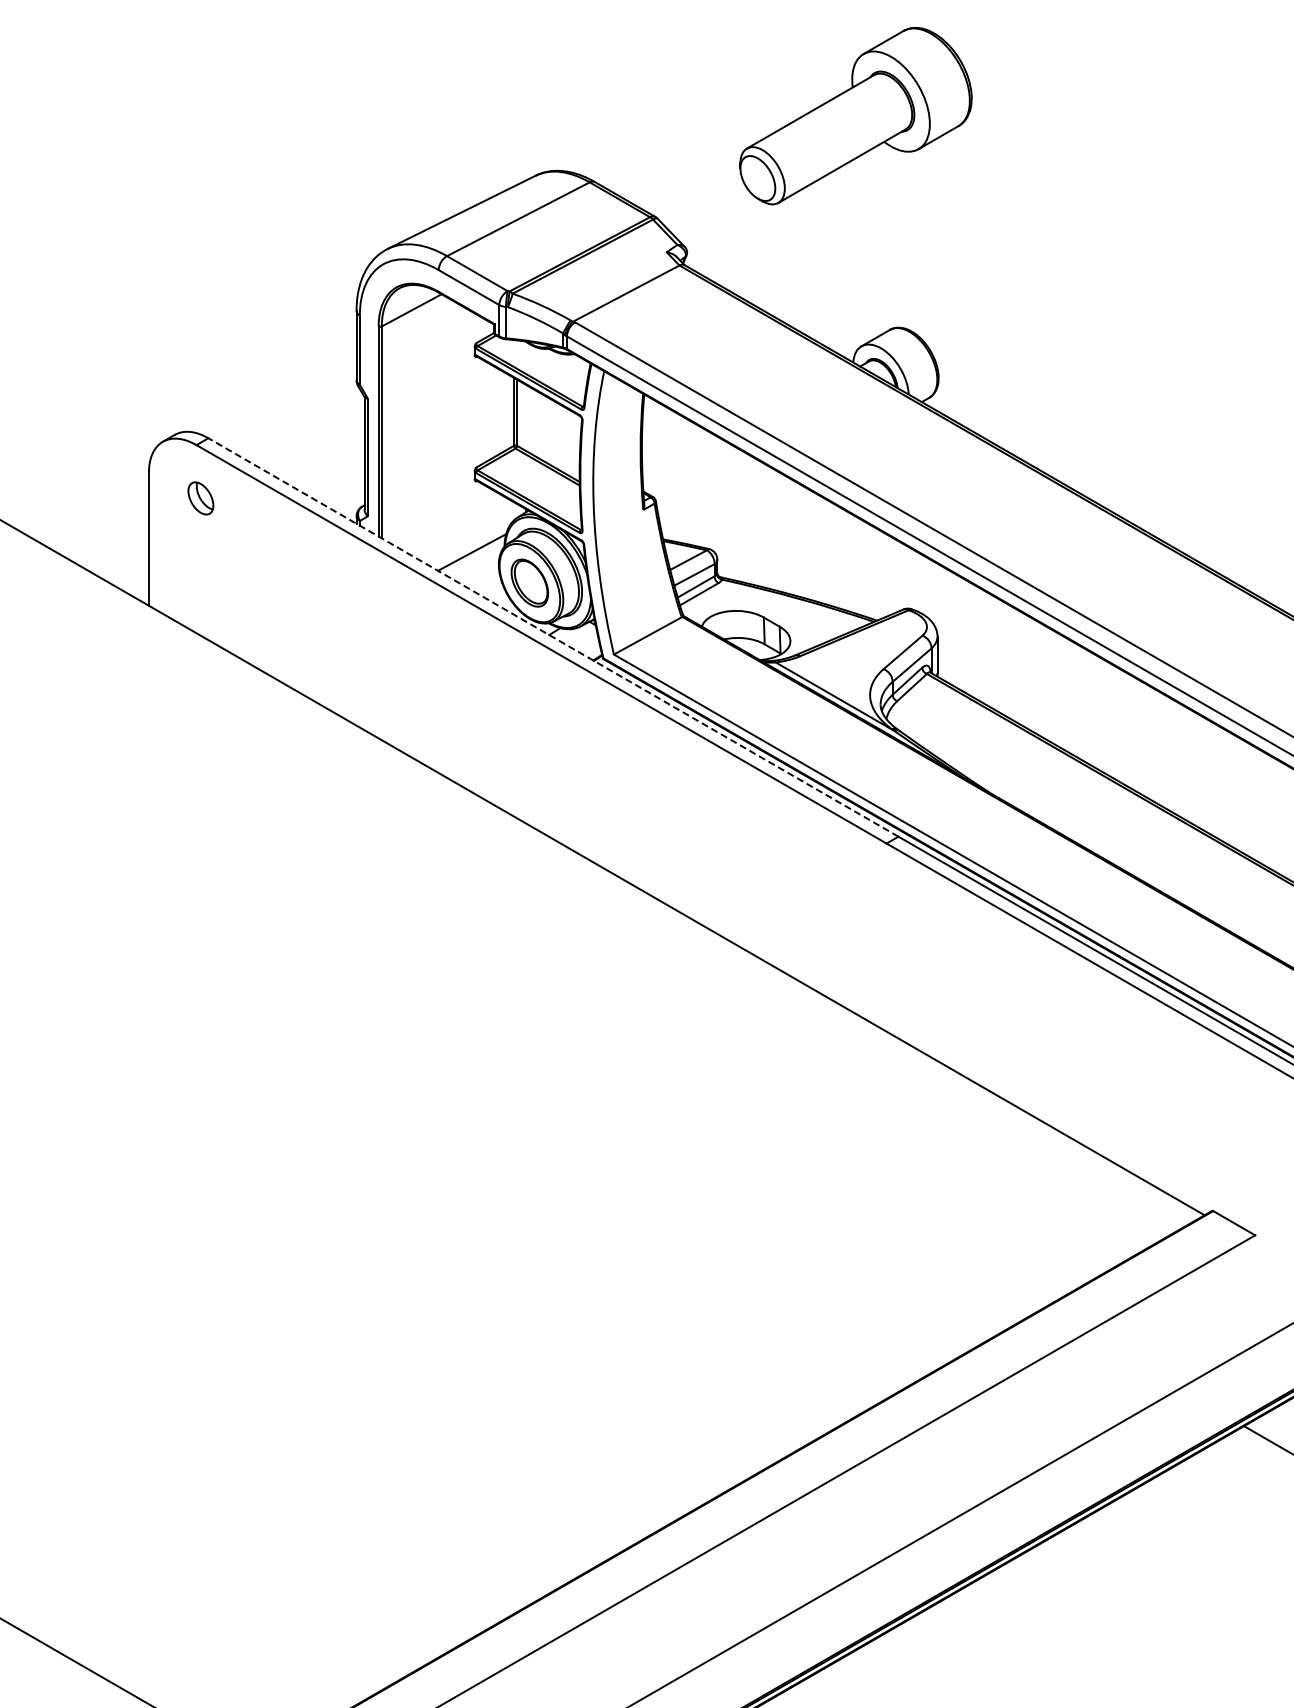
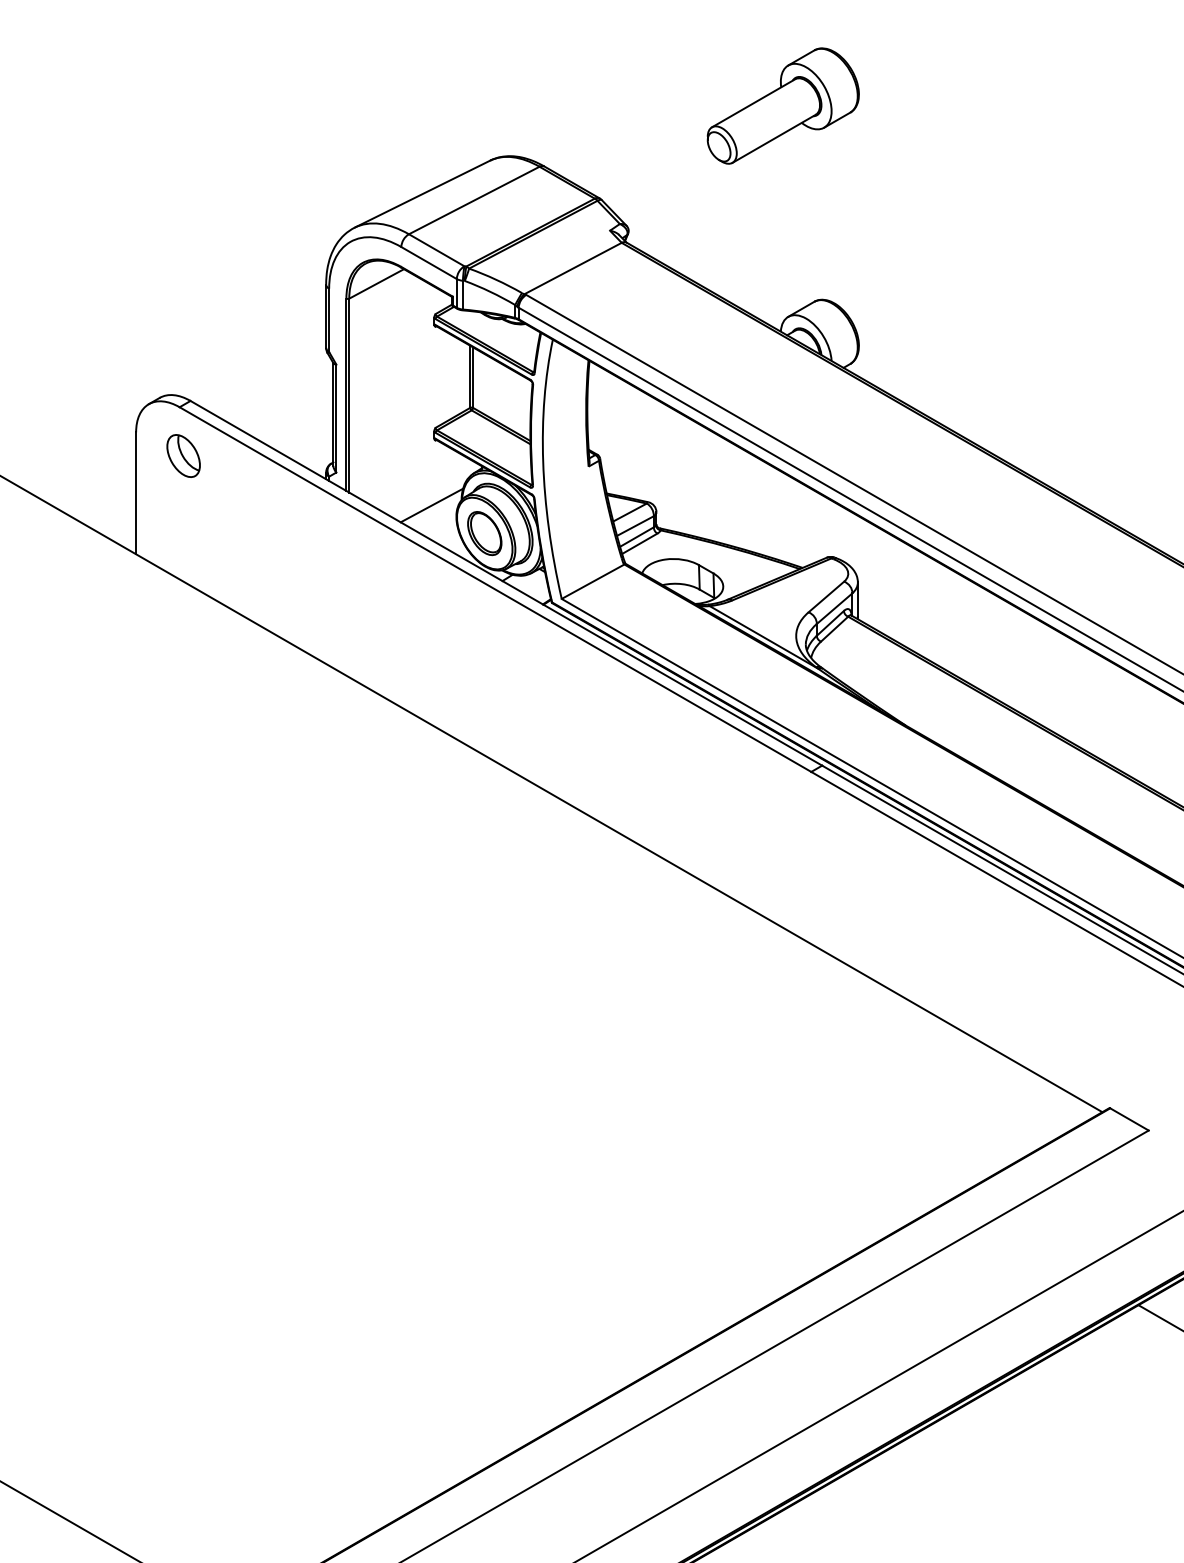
part: (855, 115) -> (782, 105), size x0.71
part: (200, 498) -> (183, 456), size x1.43
line: (553, 637) -> (506, 583), dashed -> solid

